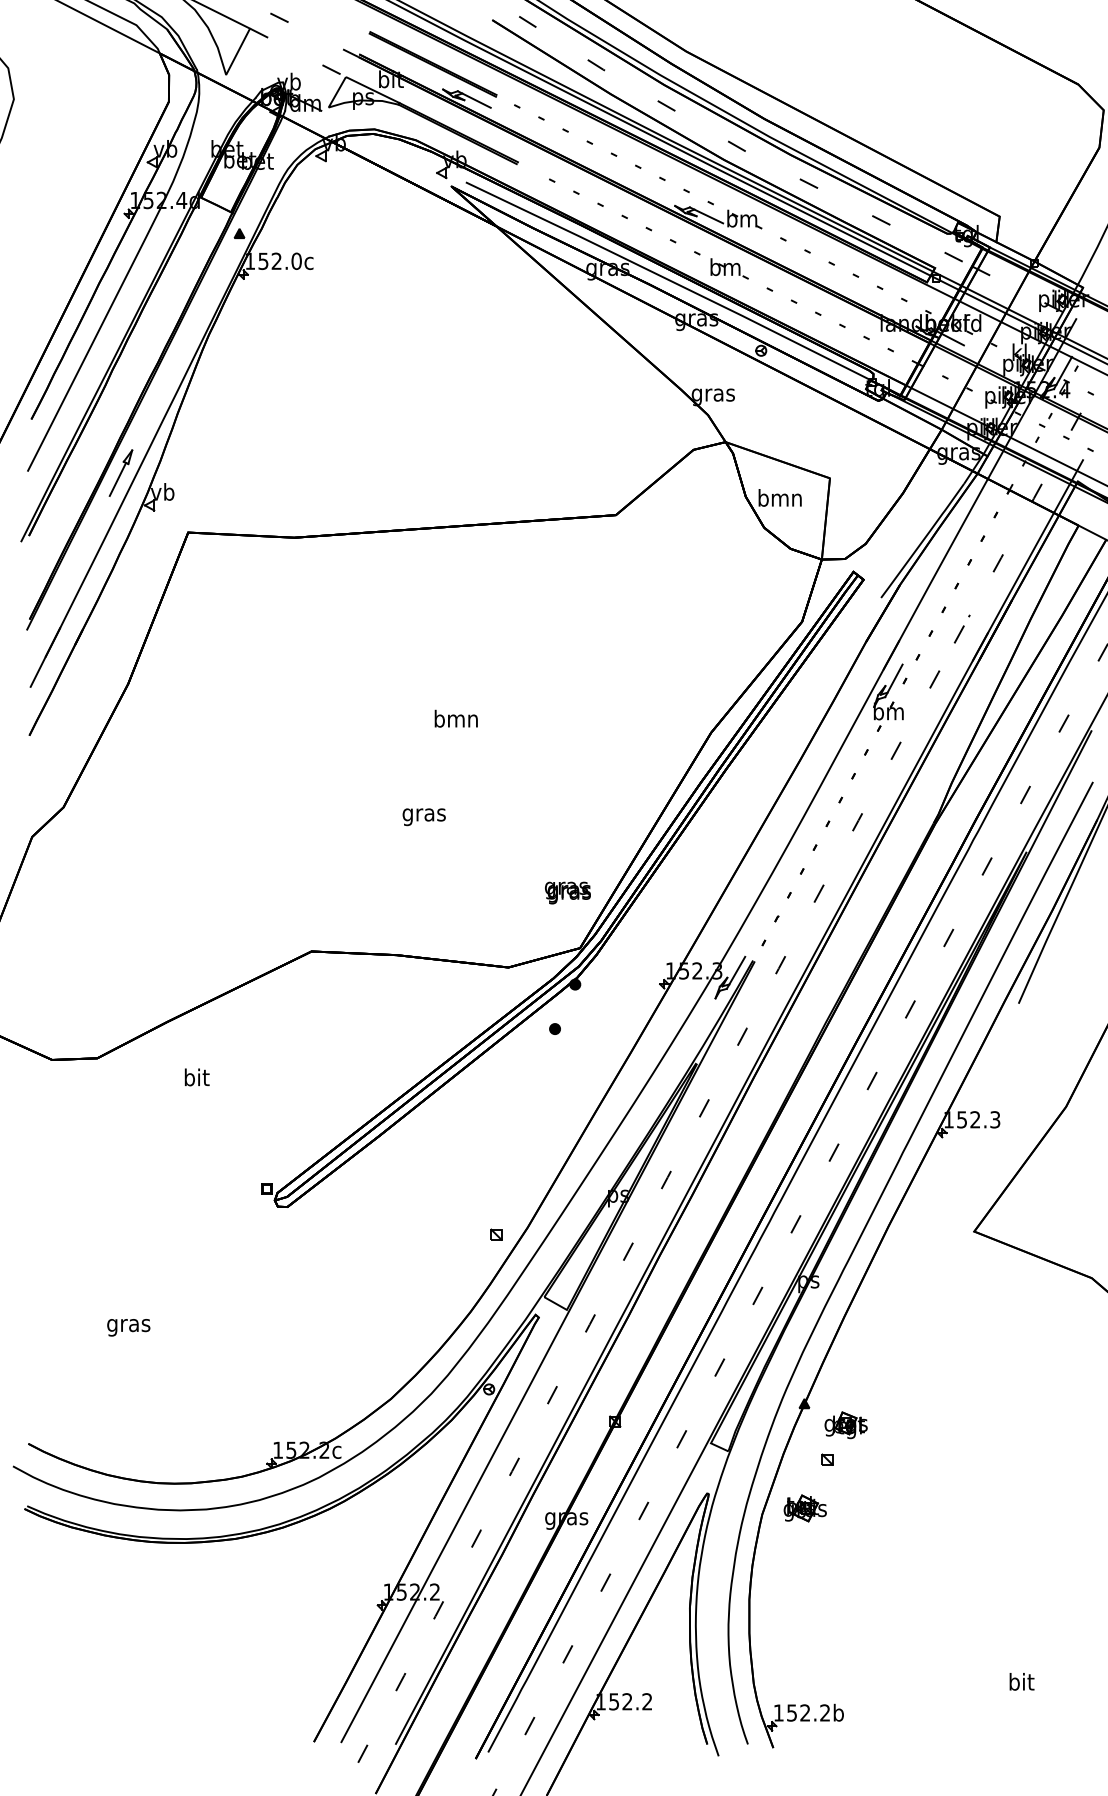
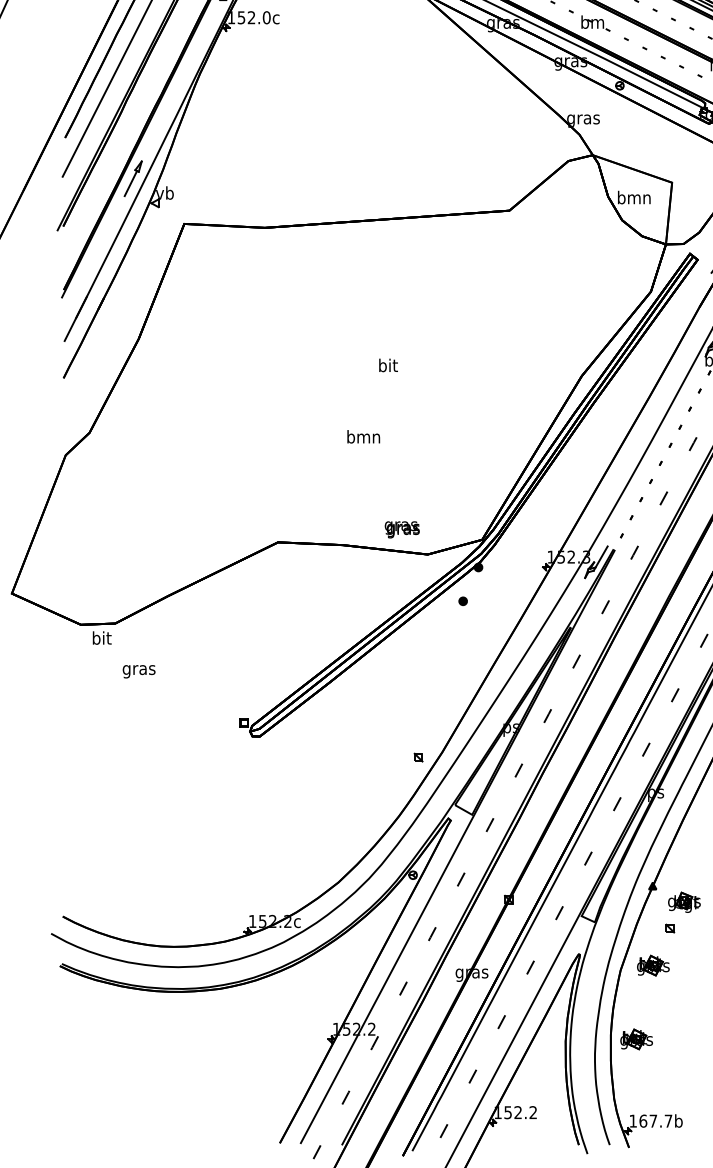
text: (455, 718) -> (387, 365), bmn -> bit
text: (423, 814) -> (363, 438), gras -> bmn
text: (567, 892) -> (401, 529), moved
text: (196, 1077) -> (101, 638), moved
text: (128, 1327) -> (138, 671), moved
part: (782, 1605) -> (636, 1039), added
text: (808, 1712) -> (655, 1120), 152.2b -> 167.7b

